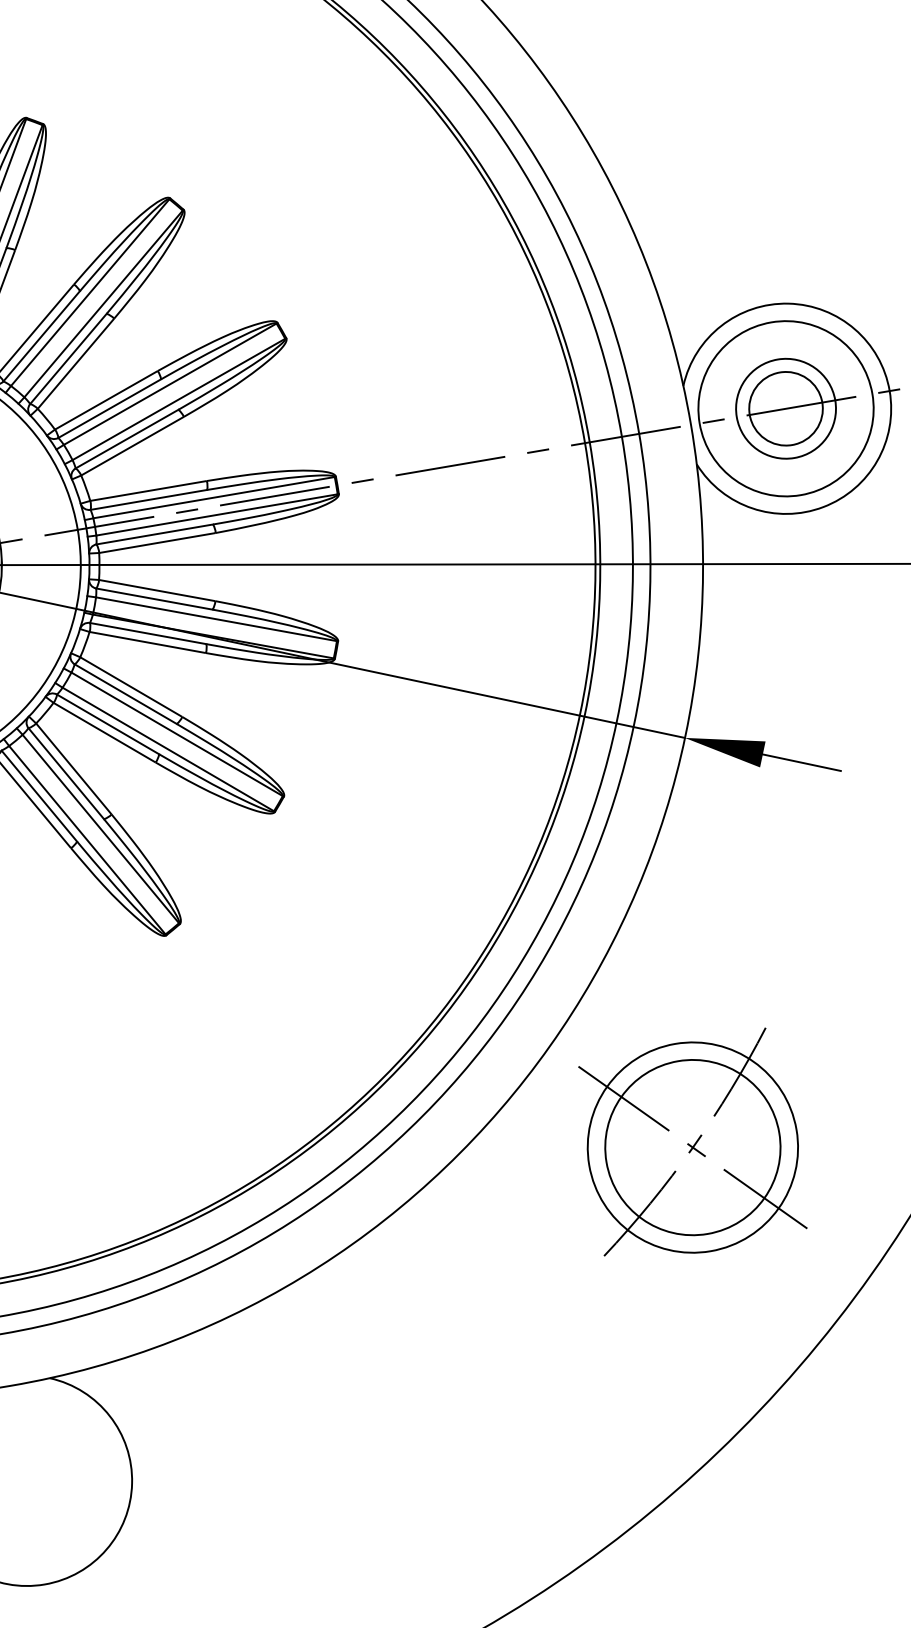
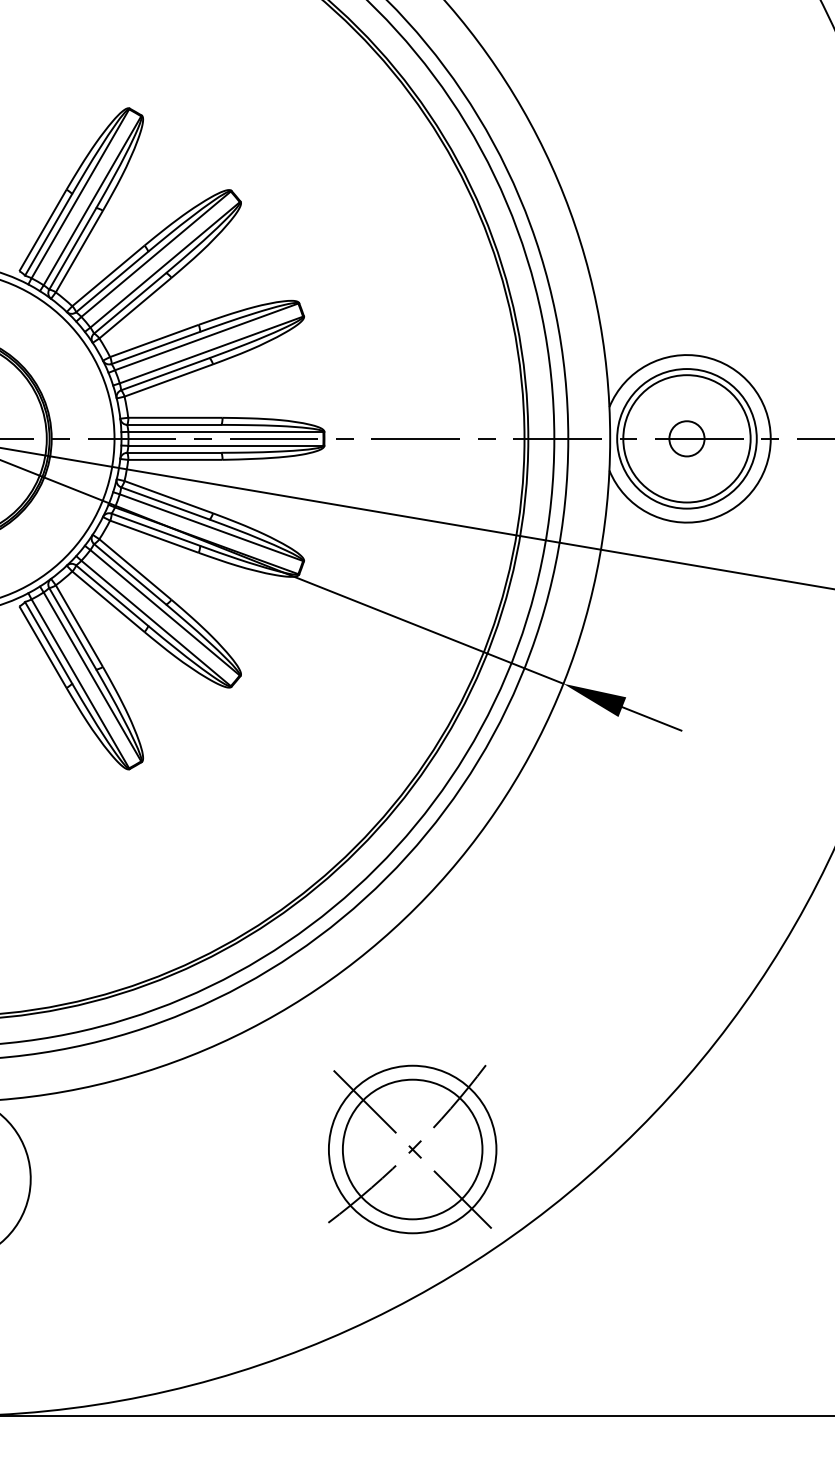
circle: (785, 408) -> (686, 438), size x0.6
circle: (785, 408) -> (686, 438), size x1.6
part: (692, 1147) -> (412, 1149), moved

